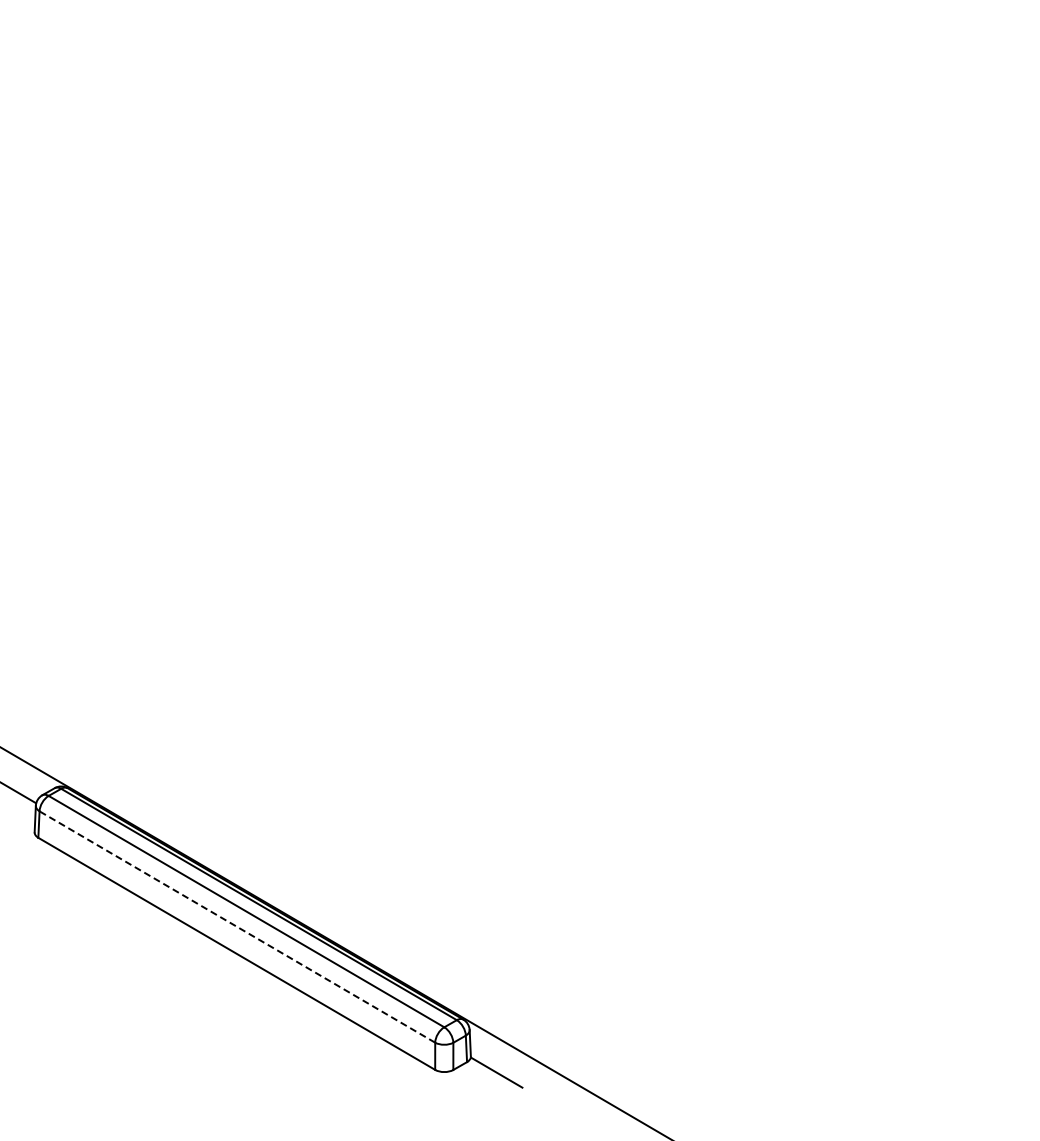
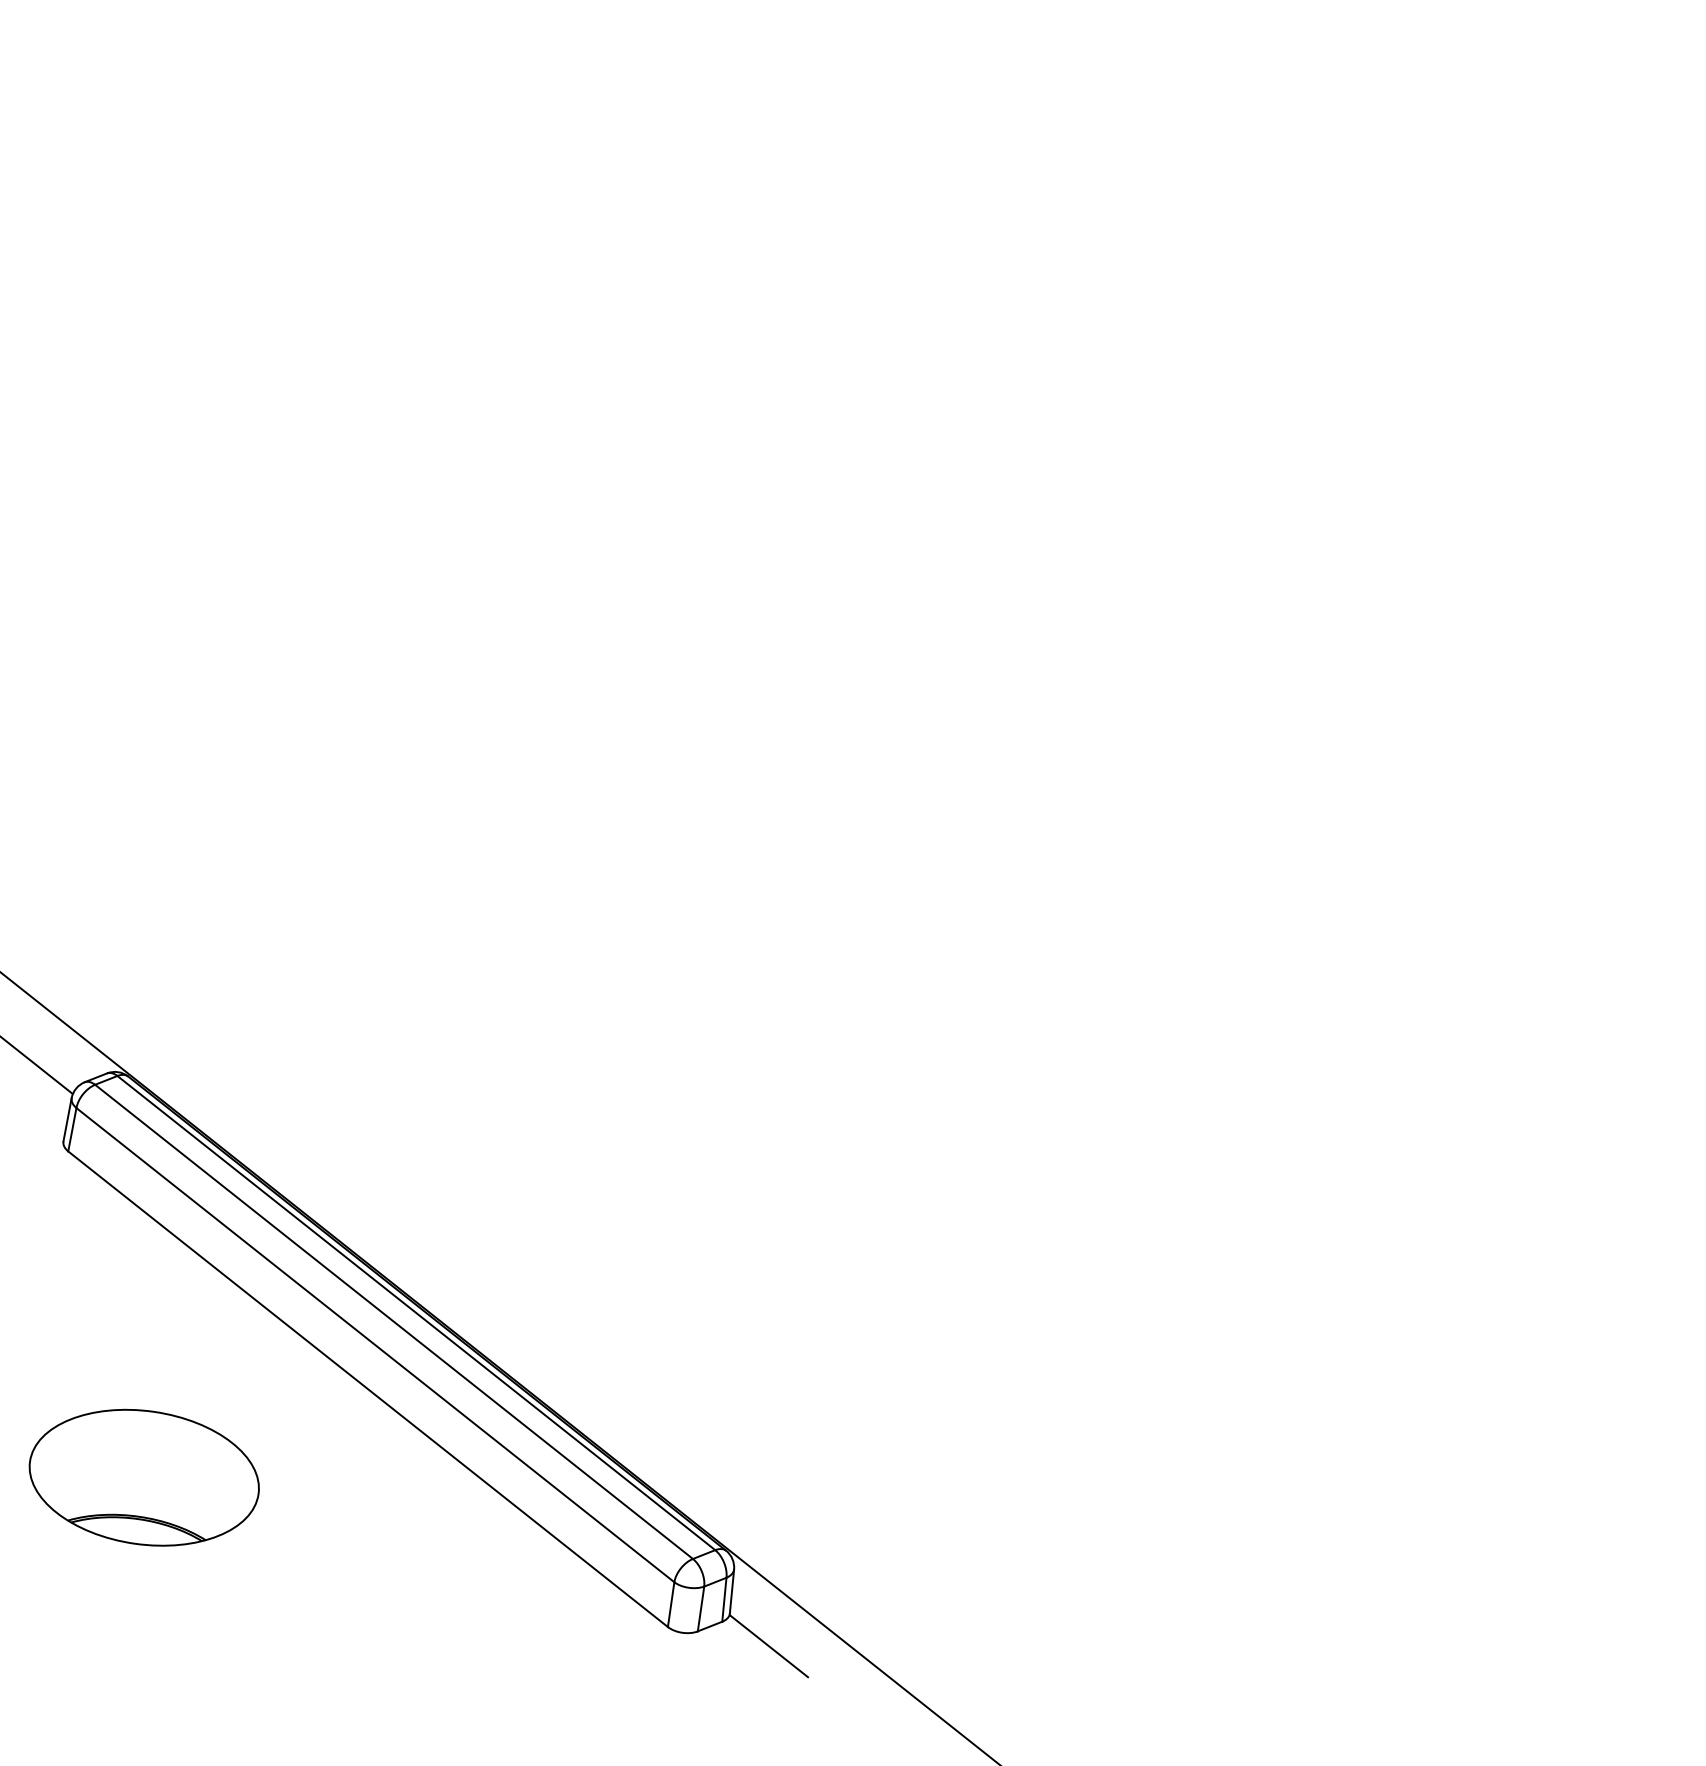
line: (236, 926) -> (374, 1344), dashed -> solid
part: (111, 1025) -> (144, 1477), added

